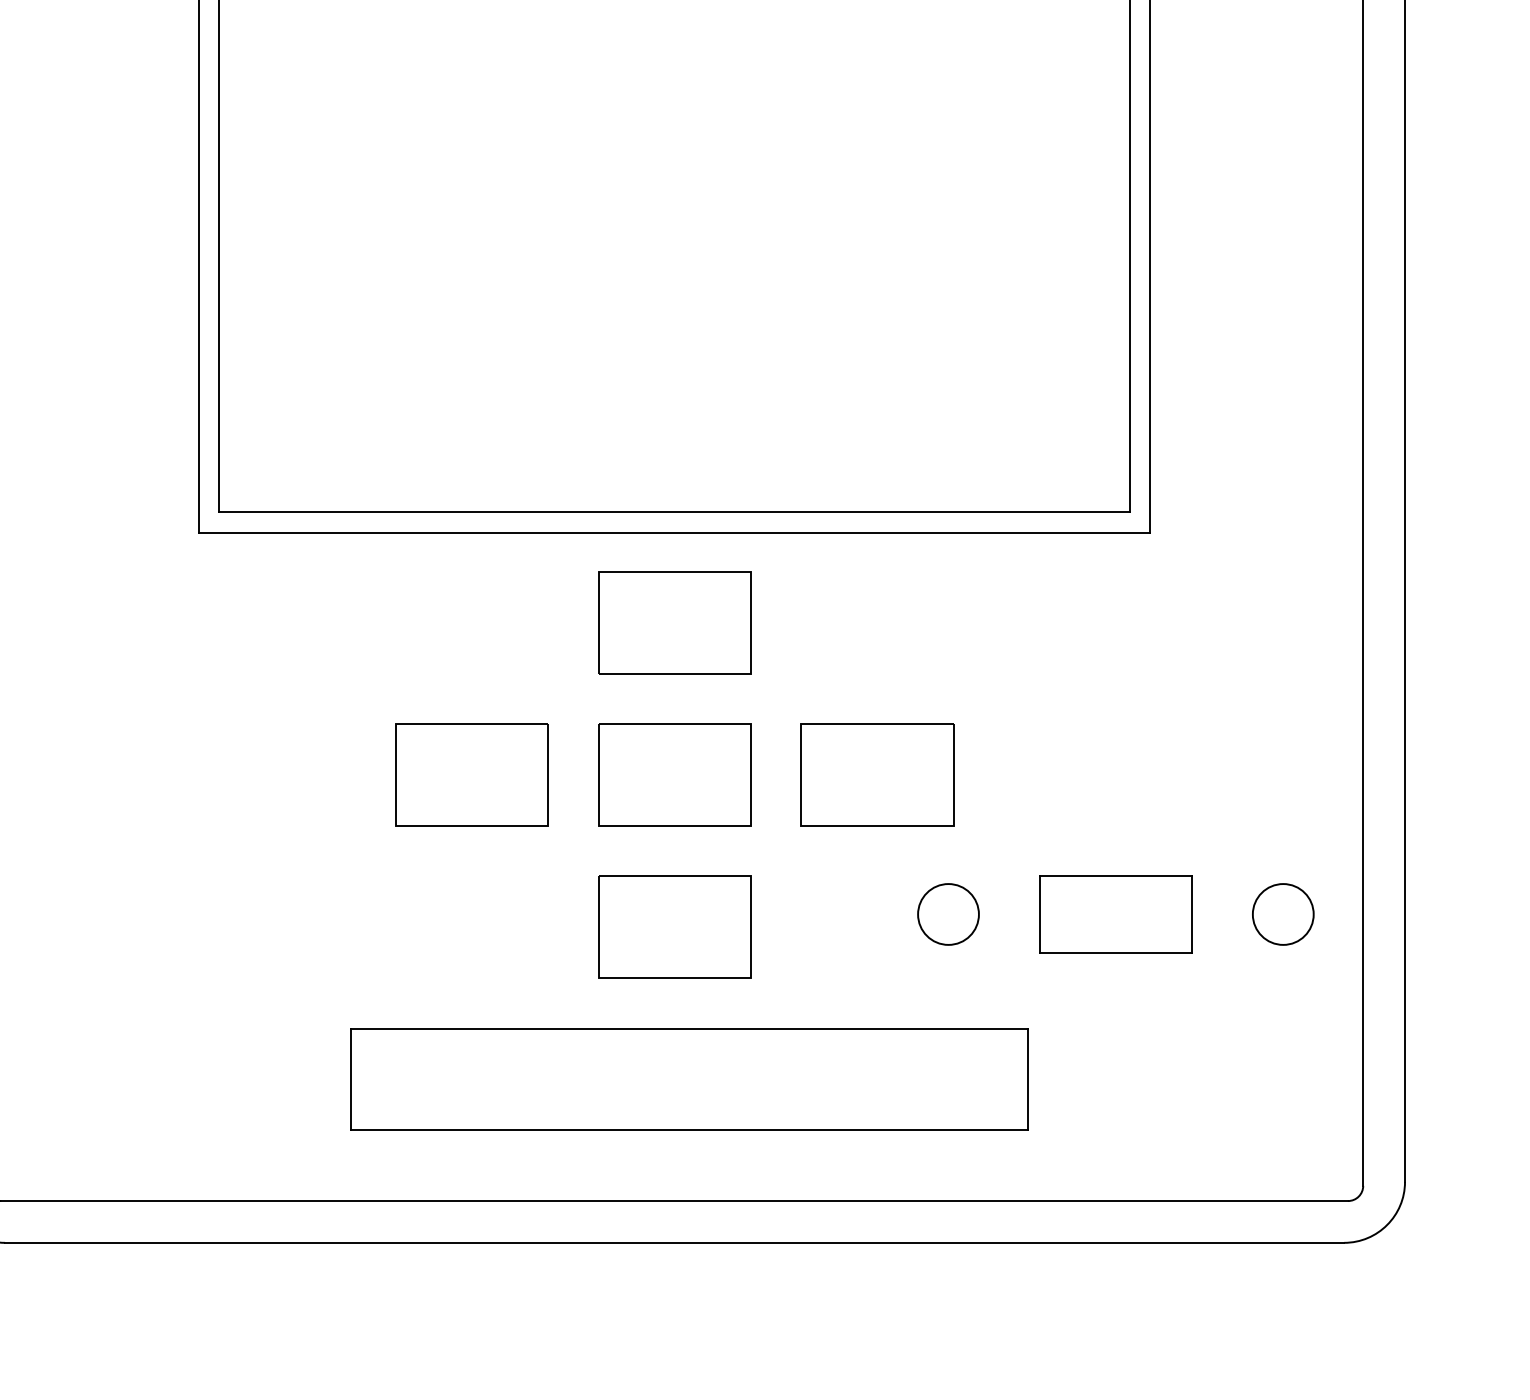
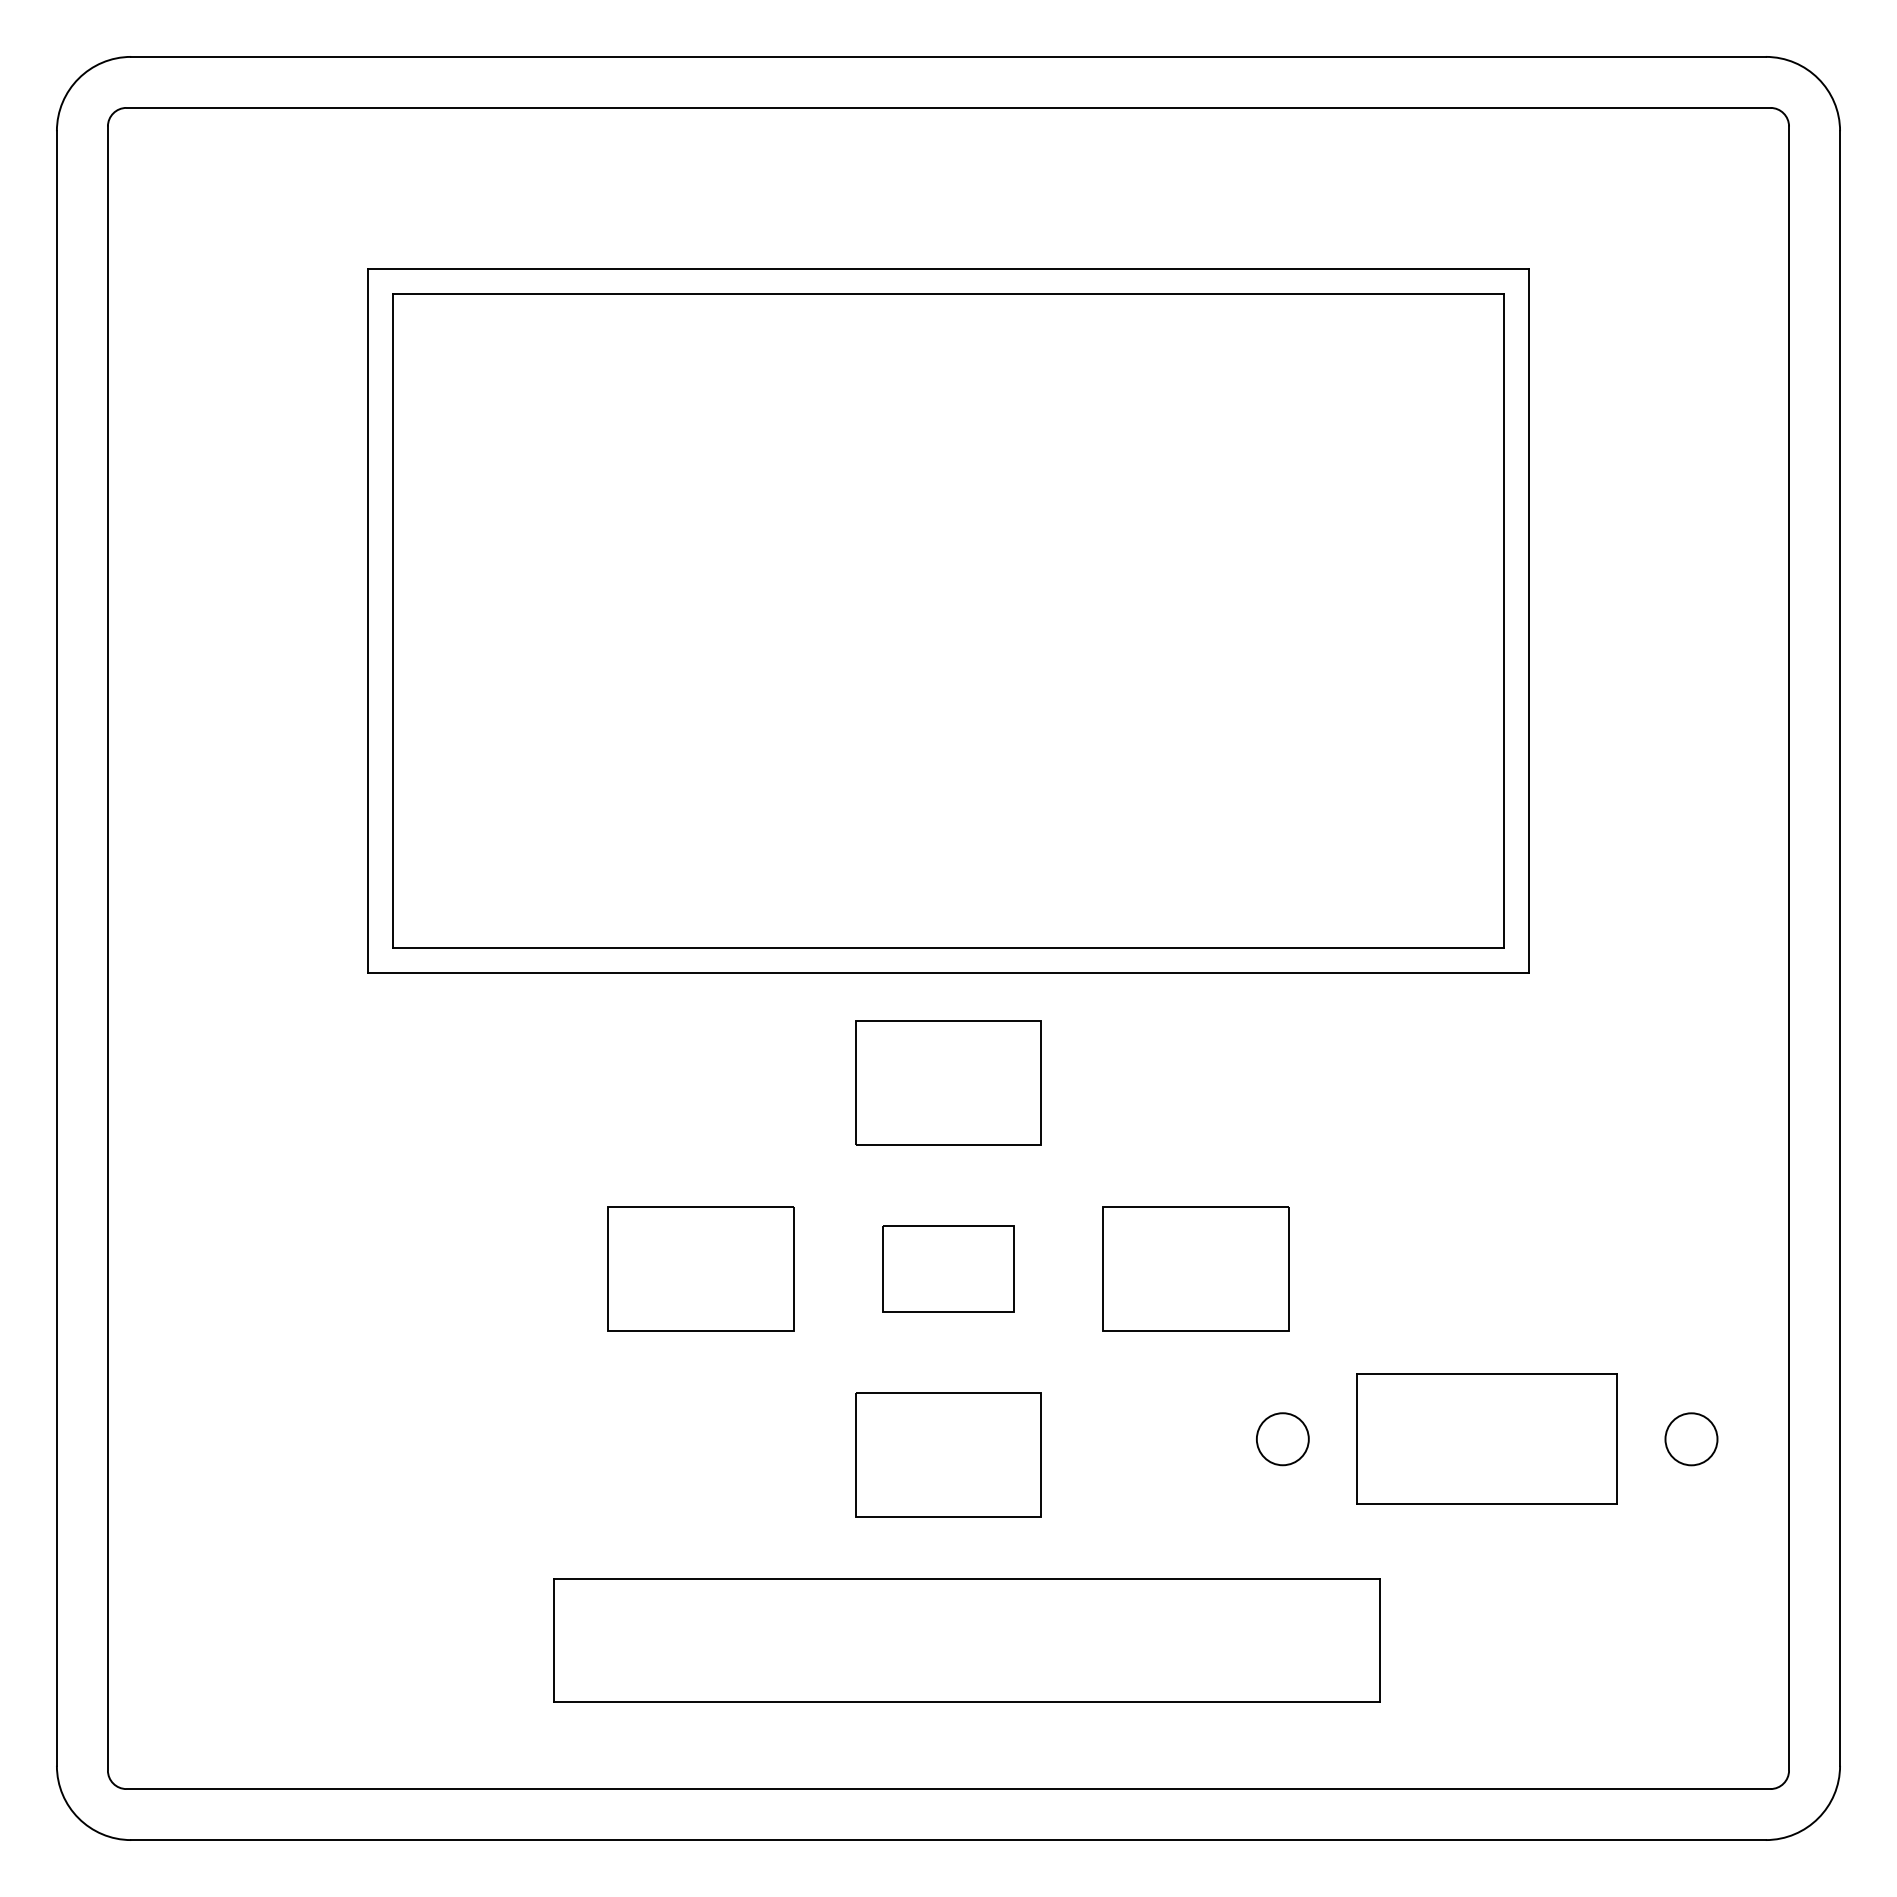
part: (674, 774) -> (948, 1268), size x0.7
circle: (948, 914) -> (1282, 1439), size x0.7
part: (1115, 914) -> (1486, 1439), size x1.4
circle: (1283, 914) -> (1691, 1439), size x0.7

